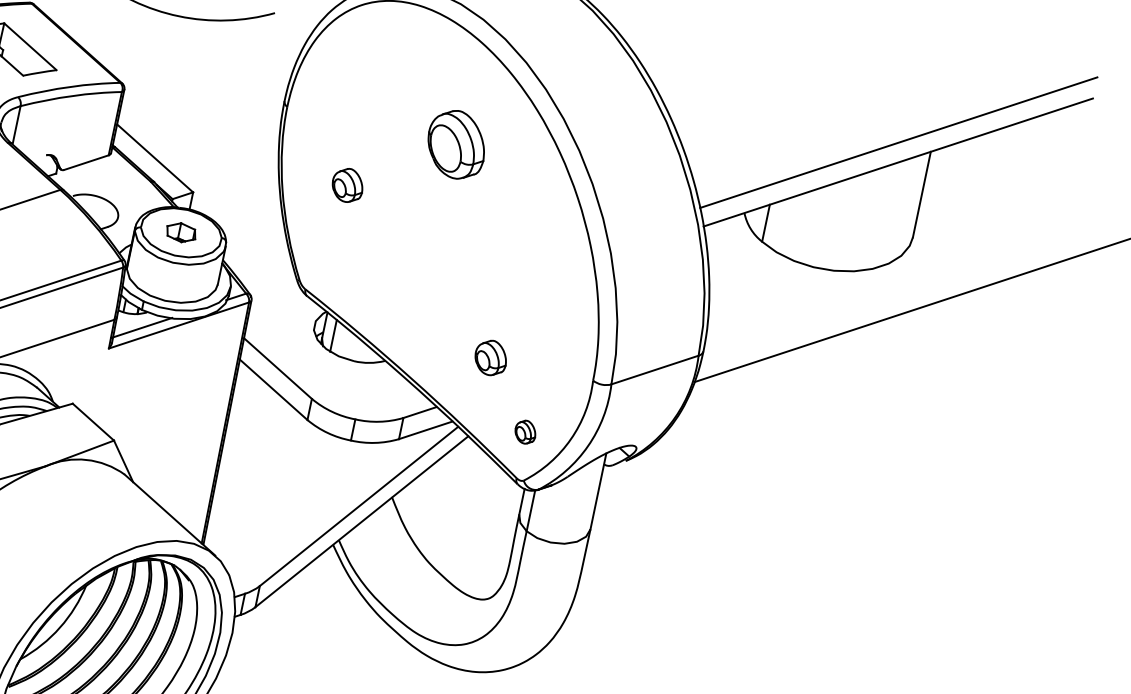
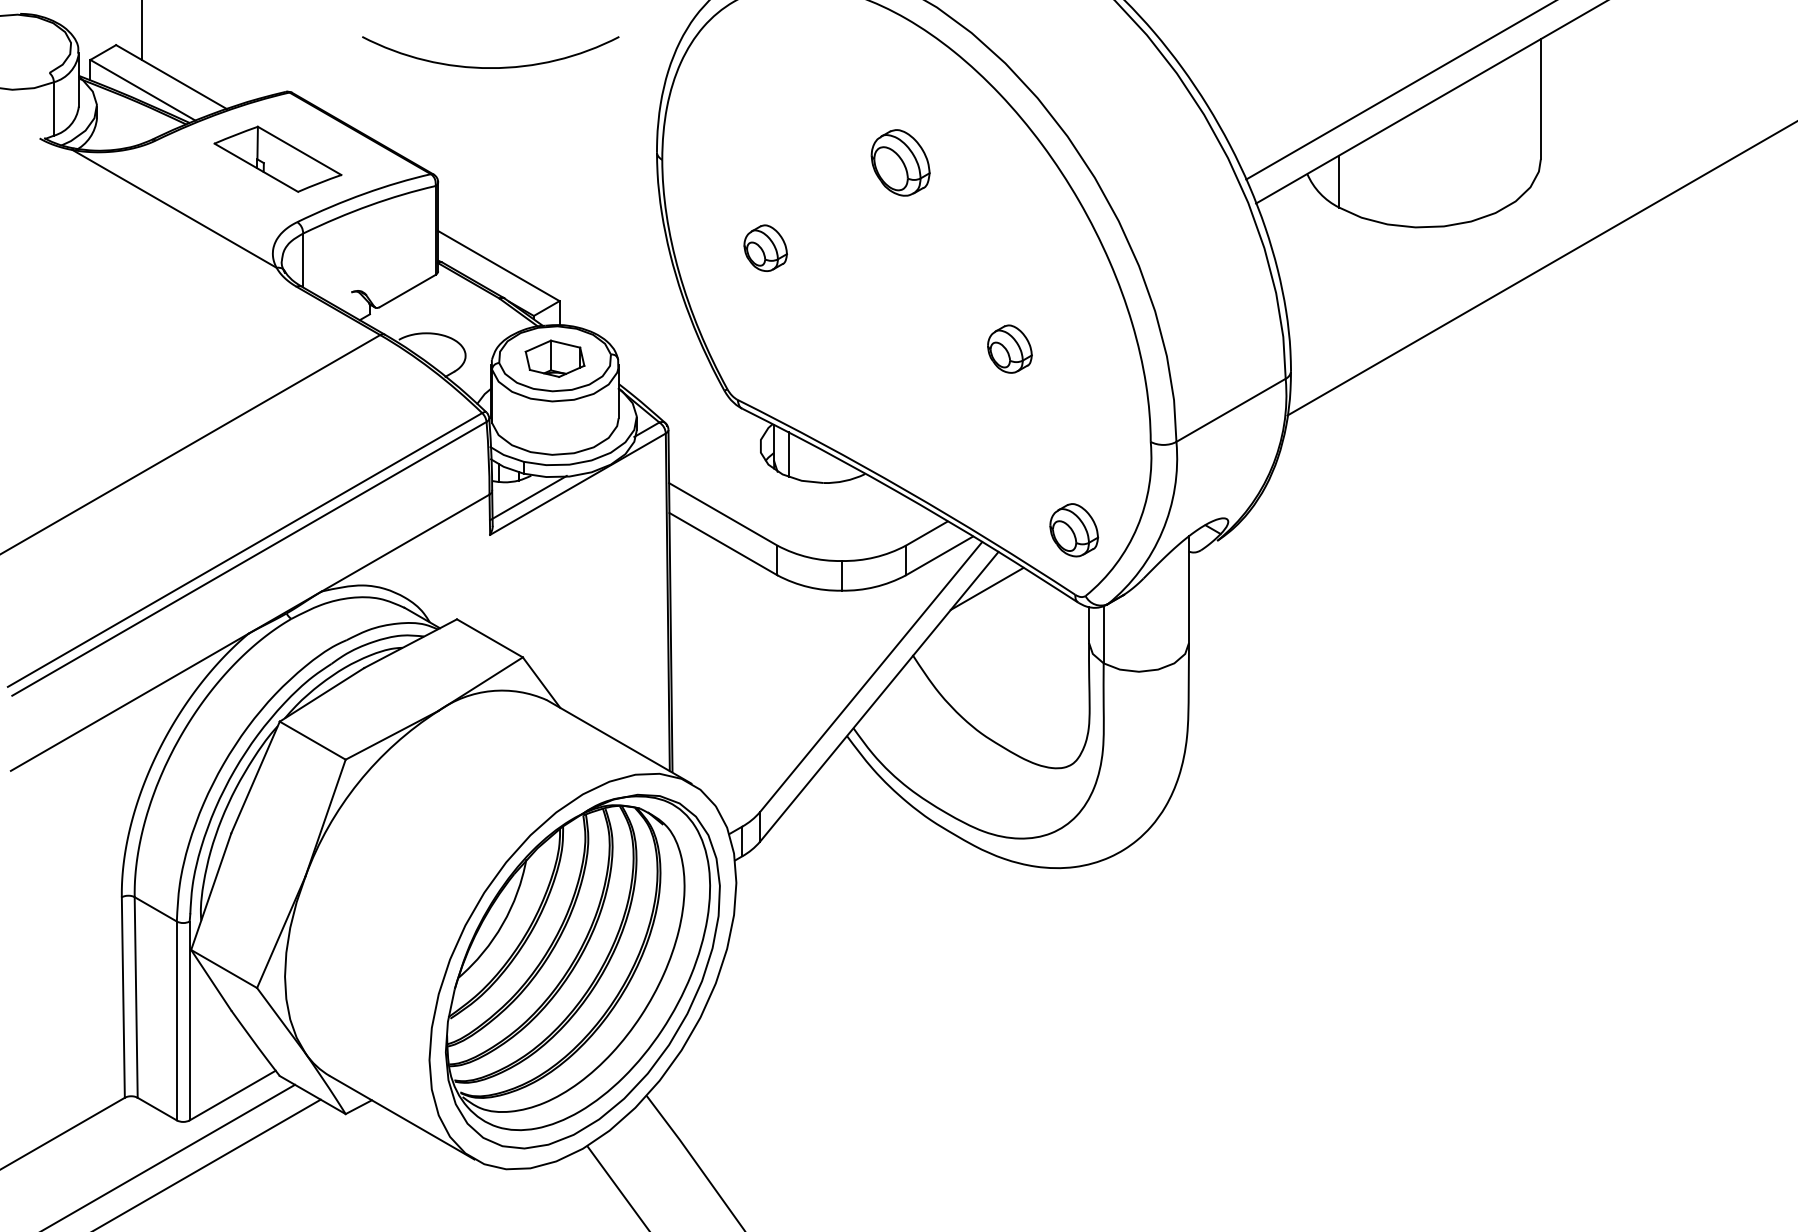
part: (456, 144) -> (900, 162), size x0.71
part: (180, 232) -> (554, 358), size x1.43
part: (490, 357) -> (1009, 348), moved
part: (525, 432) -> (1074, 530), size x1.67
line: (454, 460) -> (986, 588), added

